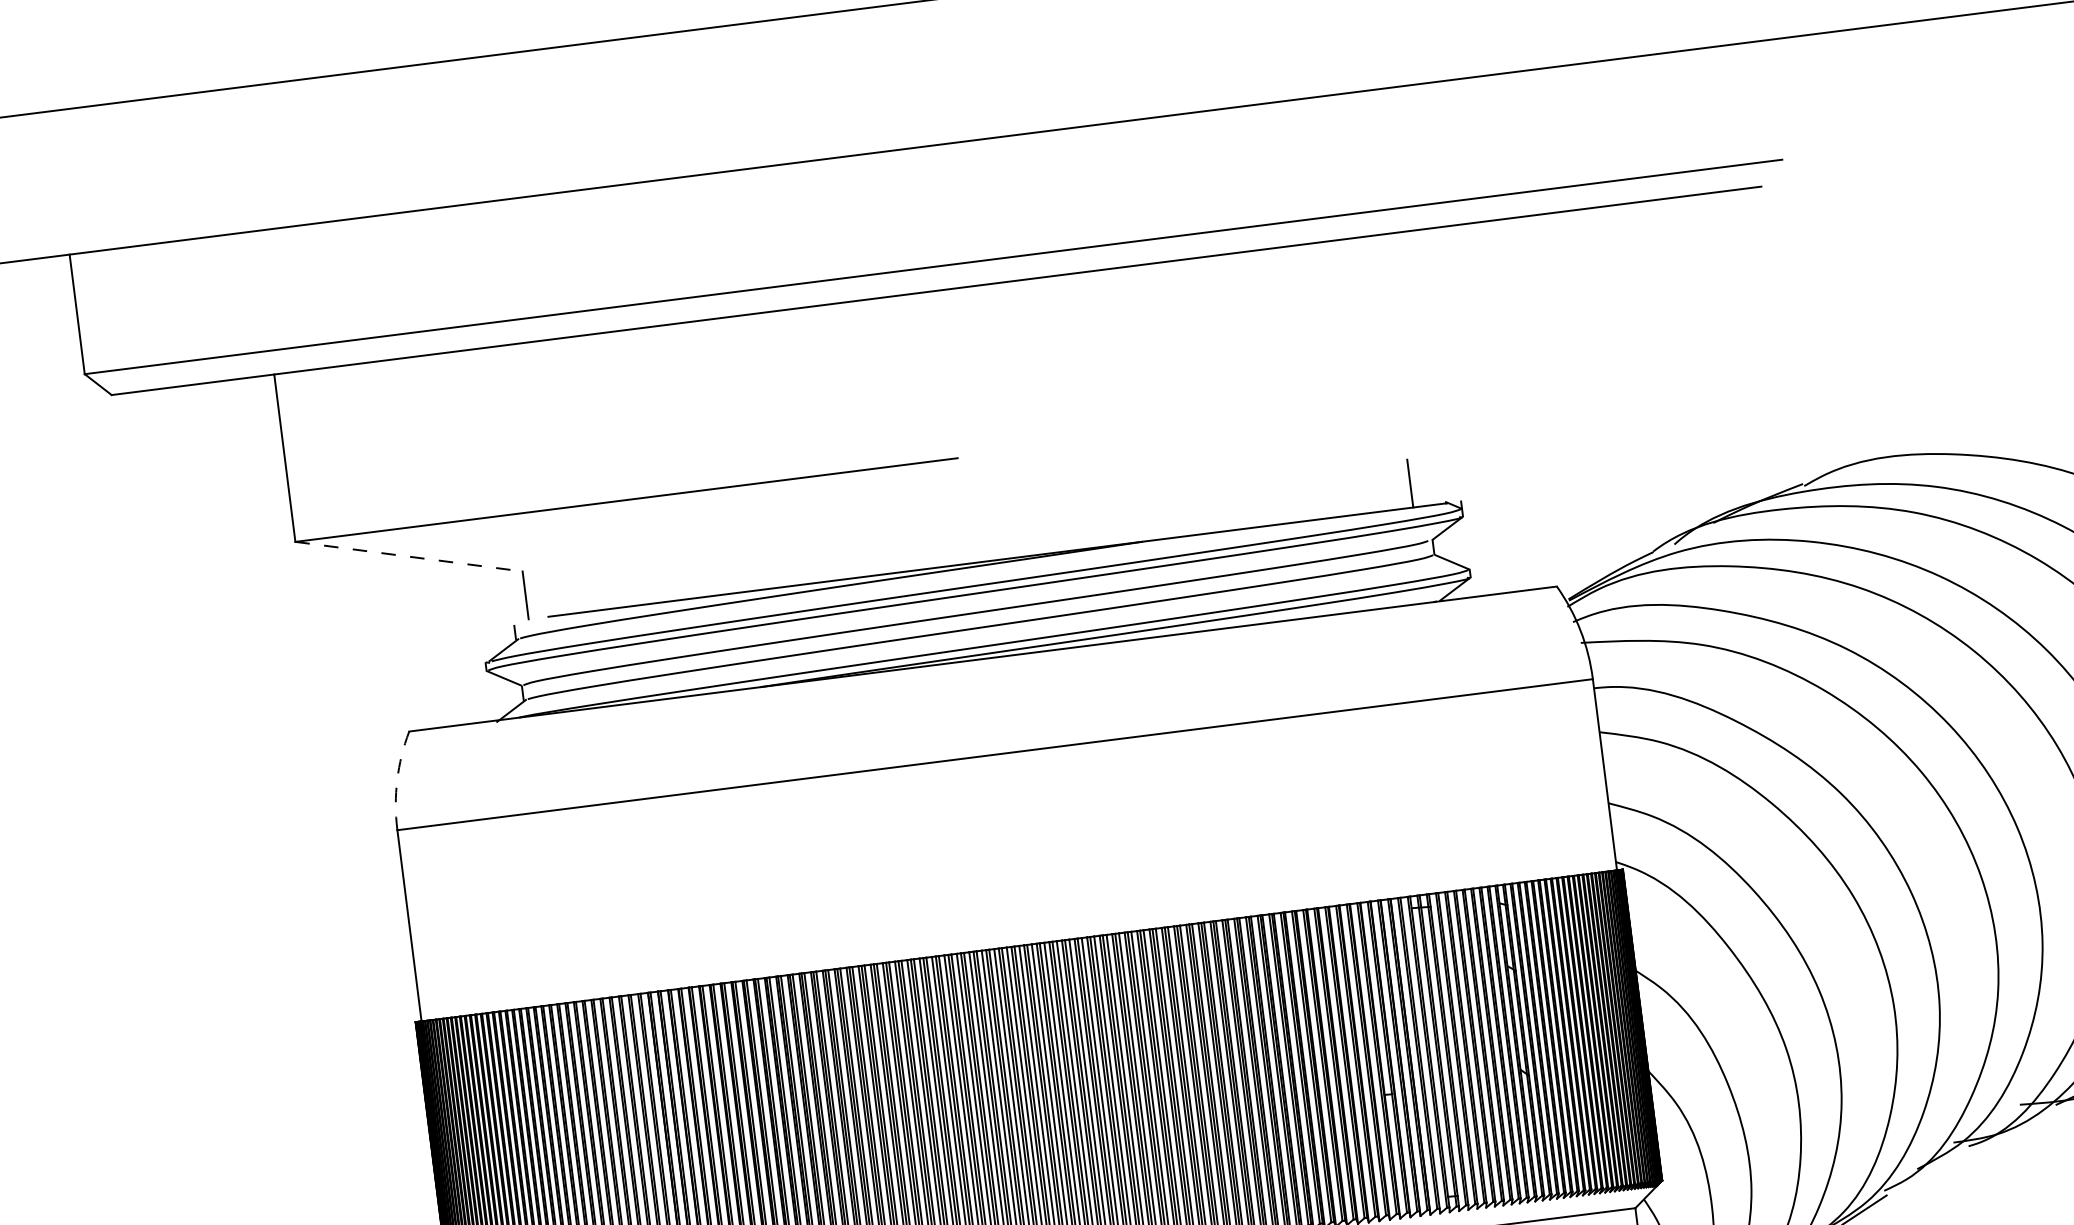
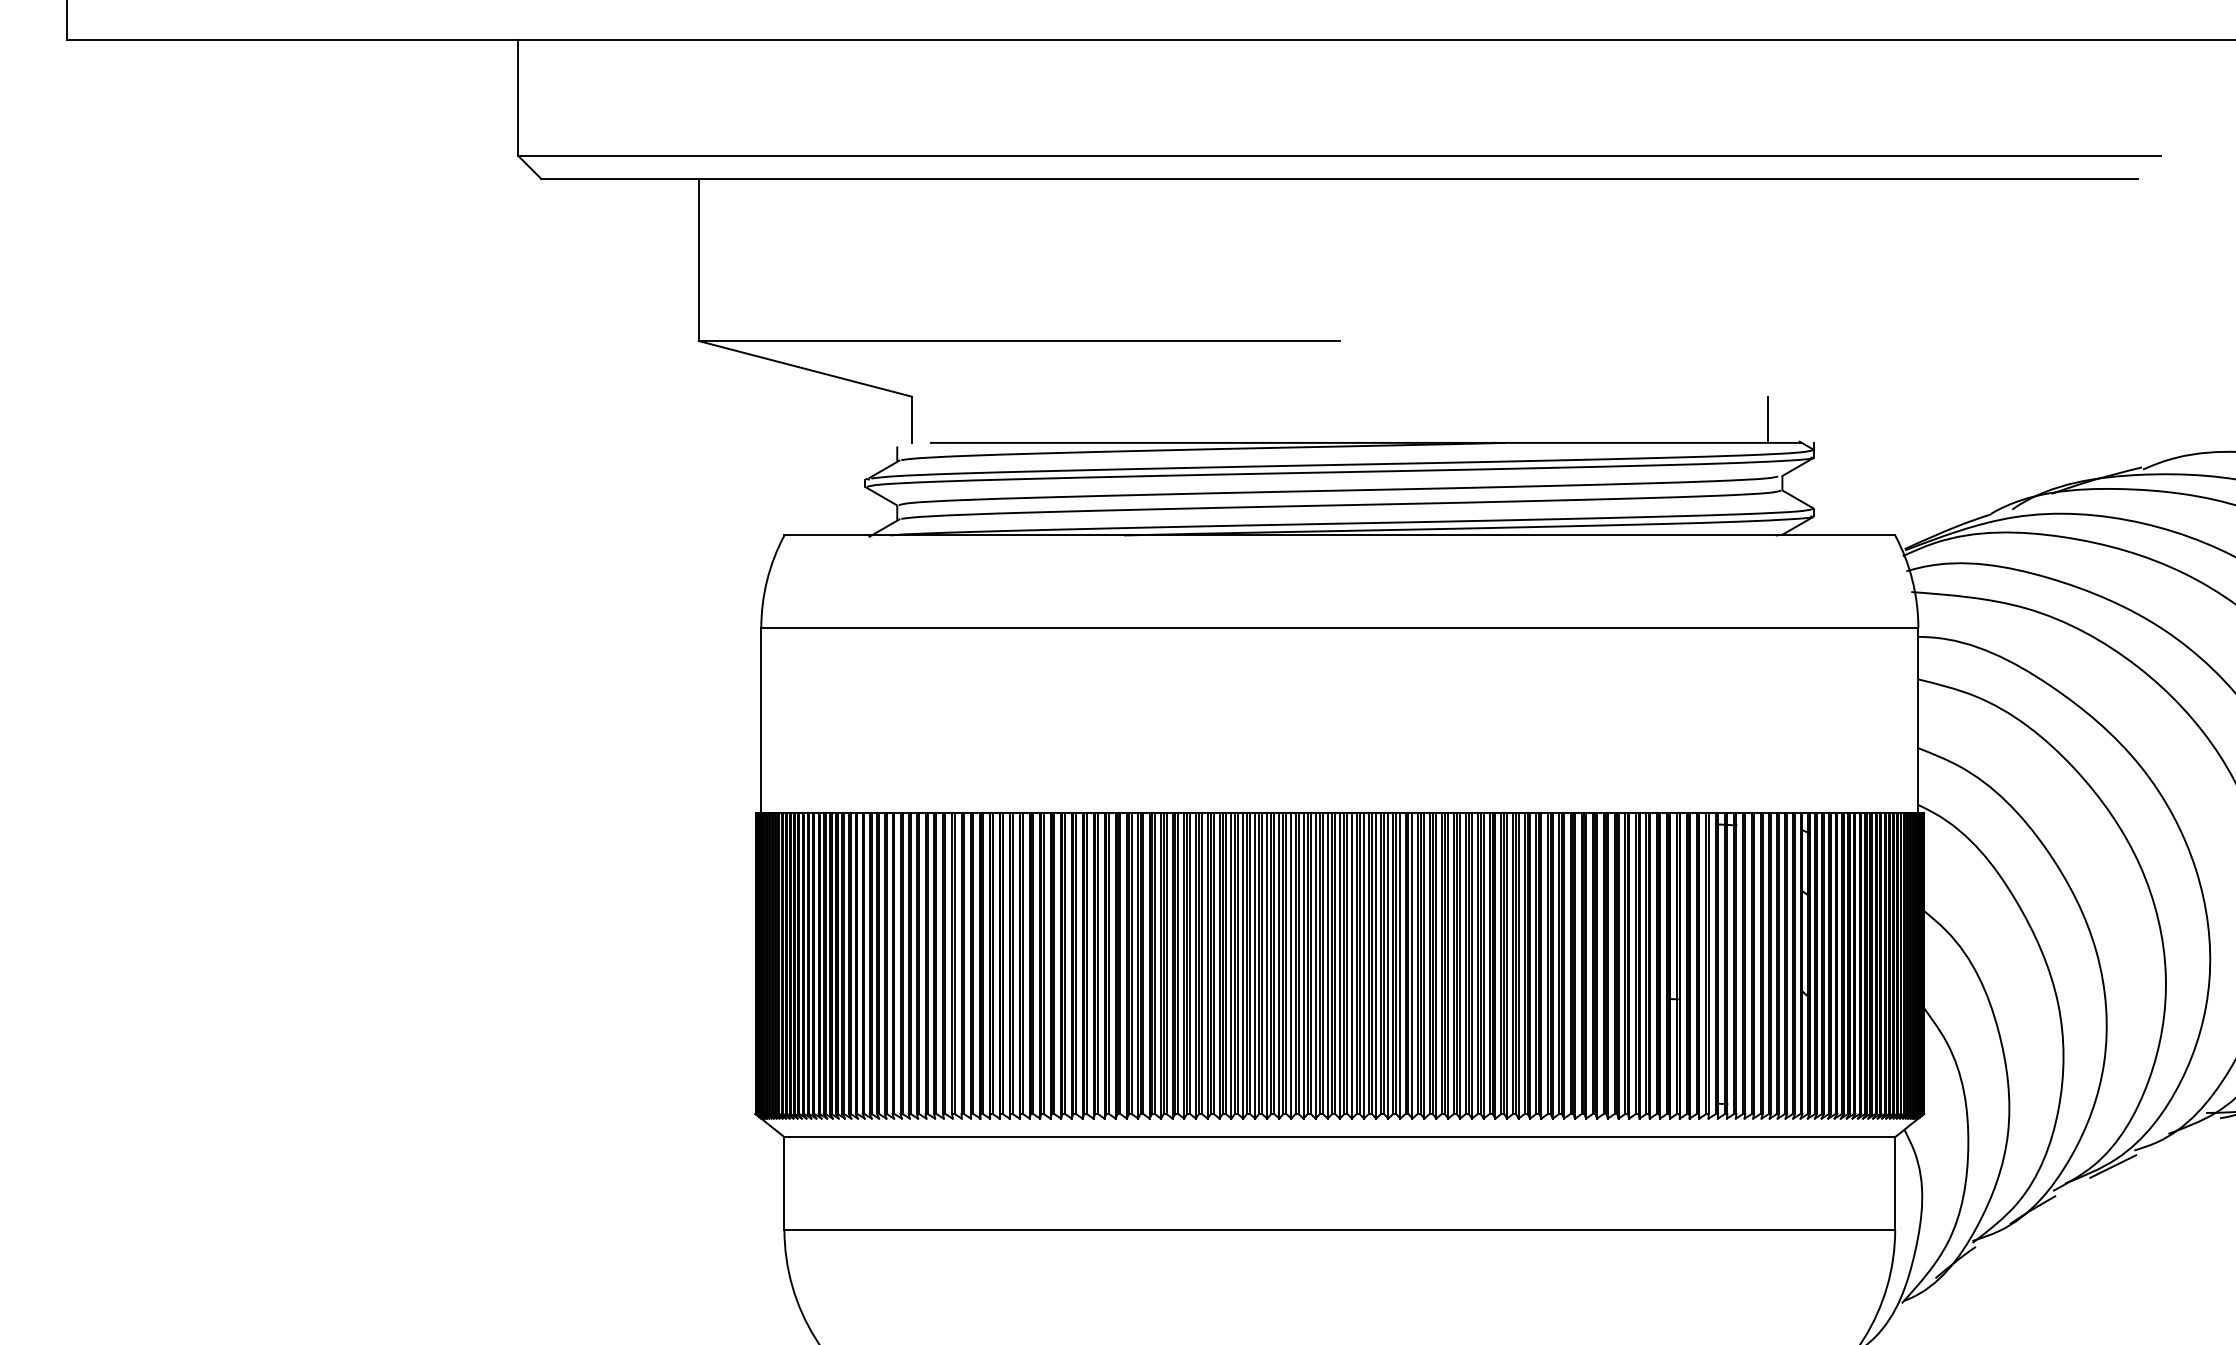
line: (409, 556) -> (805, 368), dashed -> solid
arc: (397, 780) -> (767, 580), dashed -> solid

